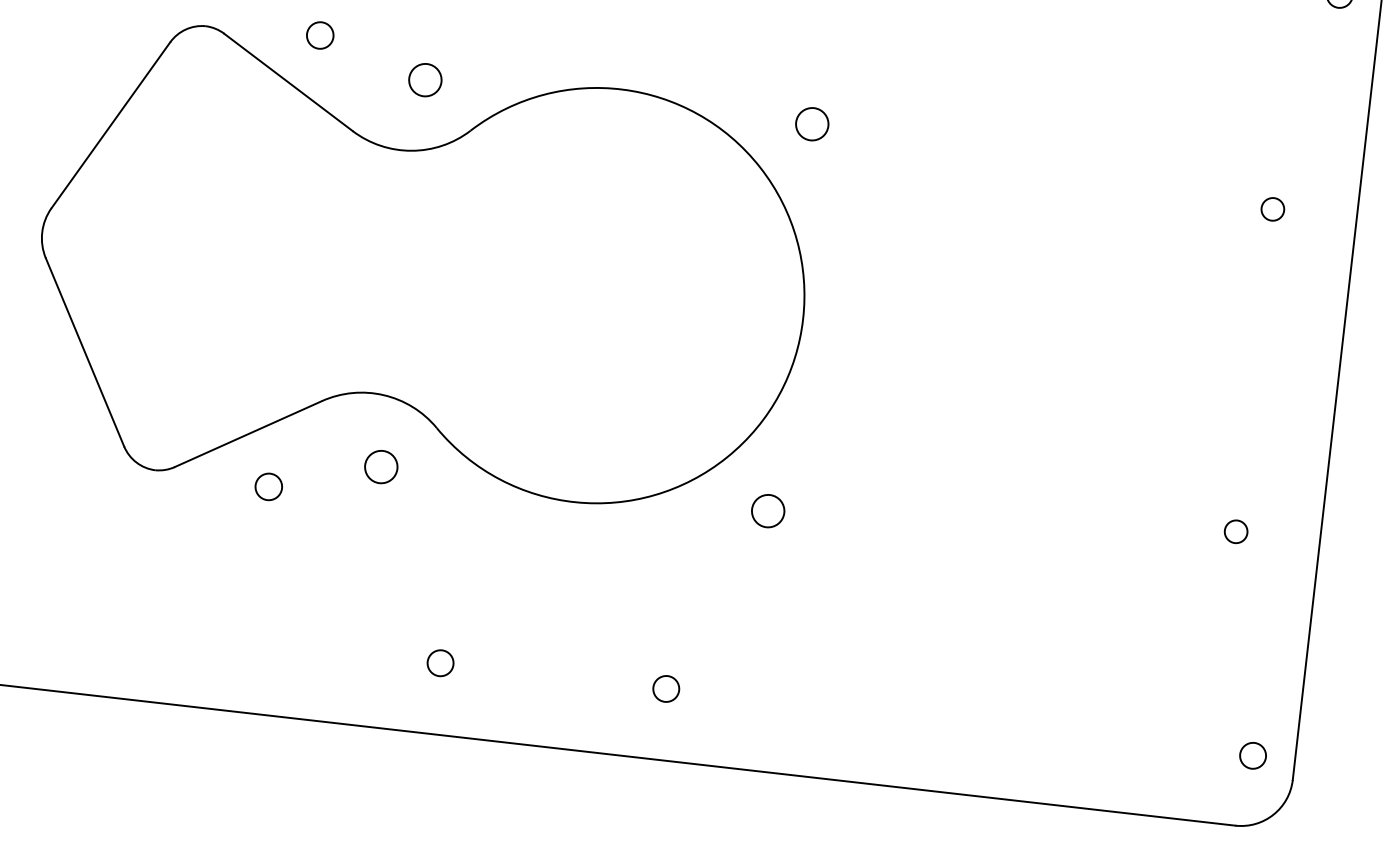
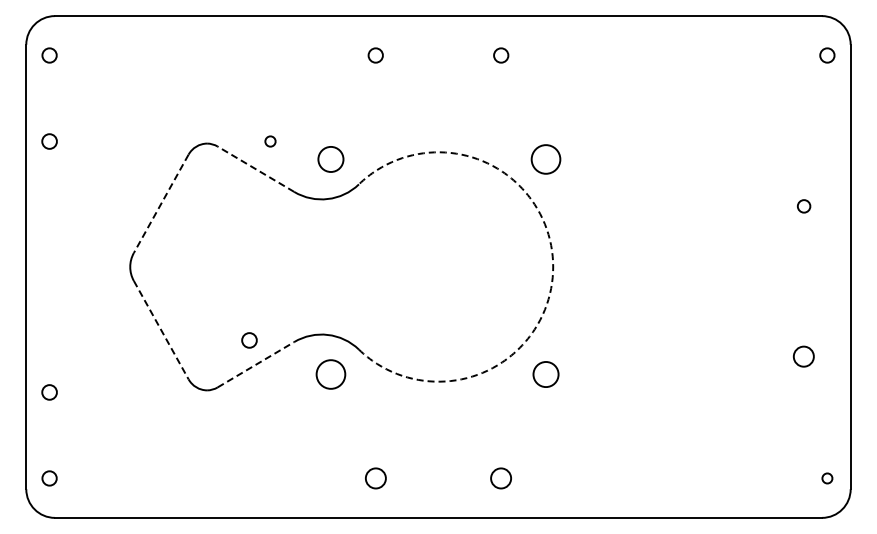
circle: (320, 35) -> (270, 141), size x0.7
circle: (424, 80) -> (330, 159), size x1.4
line: (287, 82) -> (255, 169), solid -> dashed
circle: (811, 124) -> (545, 159), size x1.6
line: (109, 126) -> (160, 204), solid -> dashed
circle: (1273, 209) -> (804, 206), moved
arc: (803, 320) -> (553, 267), solid -> dashed
line: (85, 353) -> (161, 330), solid -> dashed
line: (249, 433) -> (256, 364), solid -> dashed
circle: (380, 466) -> (330, 374), size x1.6
circle: (268, 487) -> (249, 340), moved
circle: (767, 511) -> (545, 374), size x1.4
circle: (1236, 531) -> (804, 356), size x1.6
circle: (440, 663) -> (375, 478), size x1.4
circle: (666, 689) -> (501, 478), size x1.4
circle: (1253, 755) -> (827, 478), size x0.7

